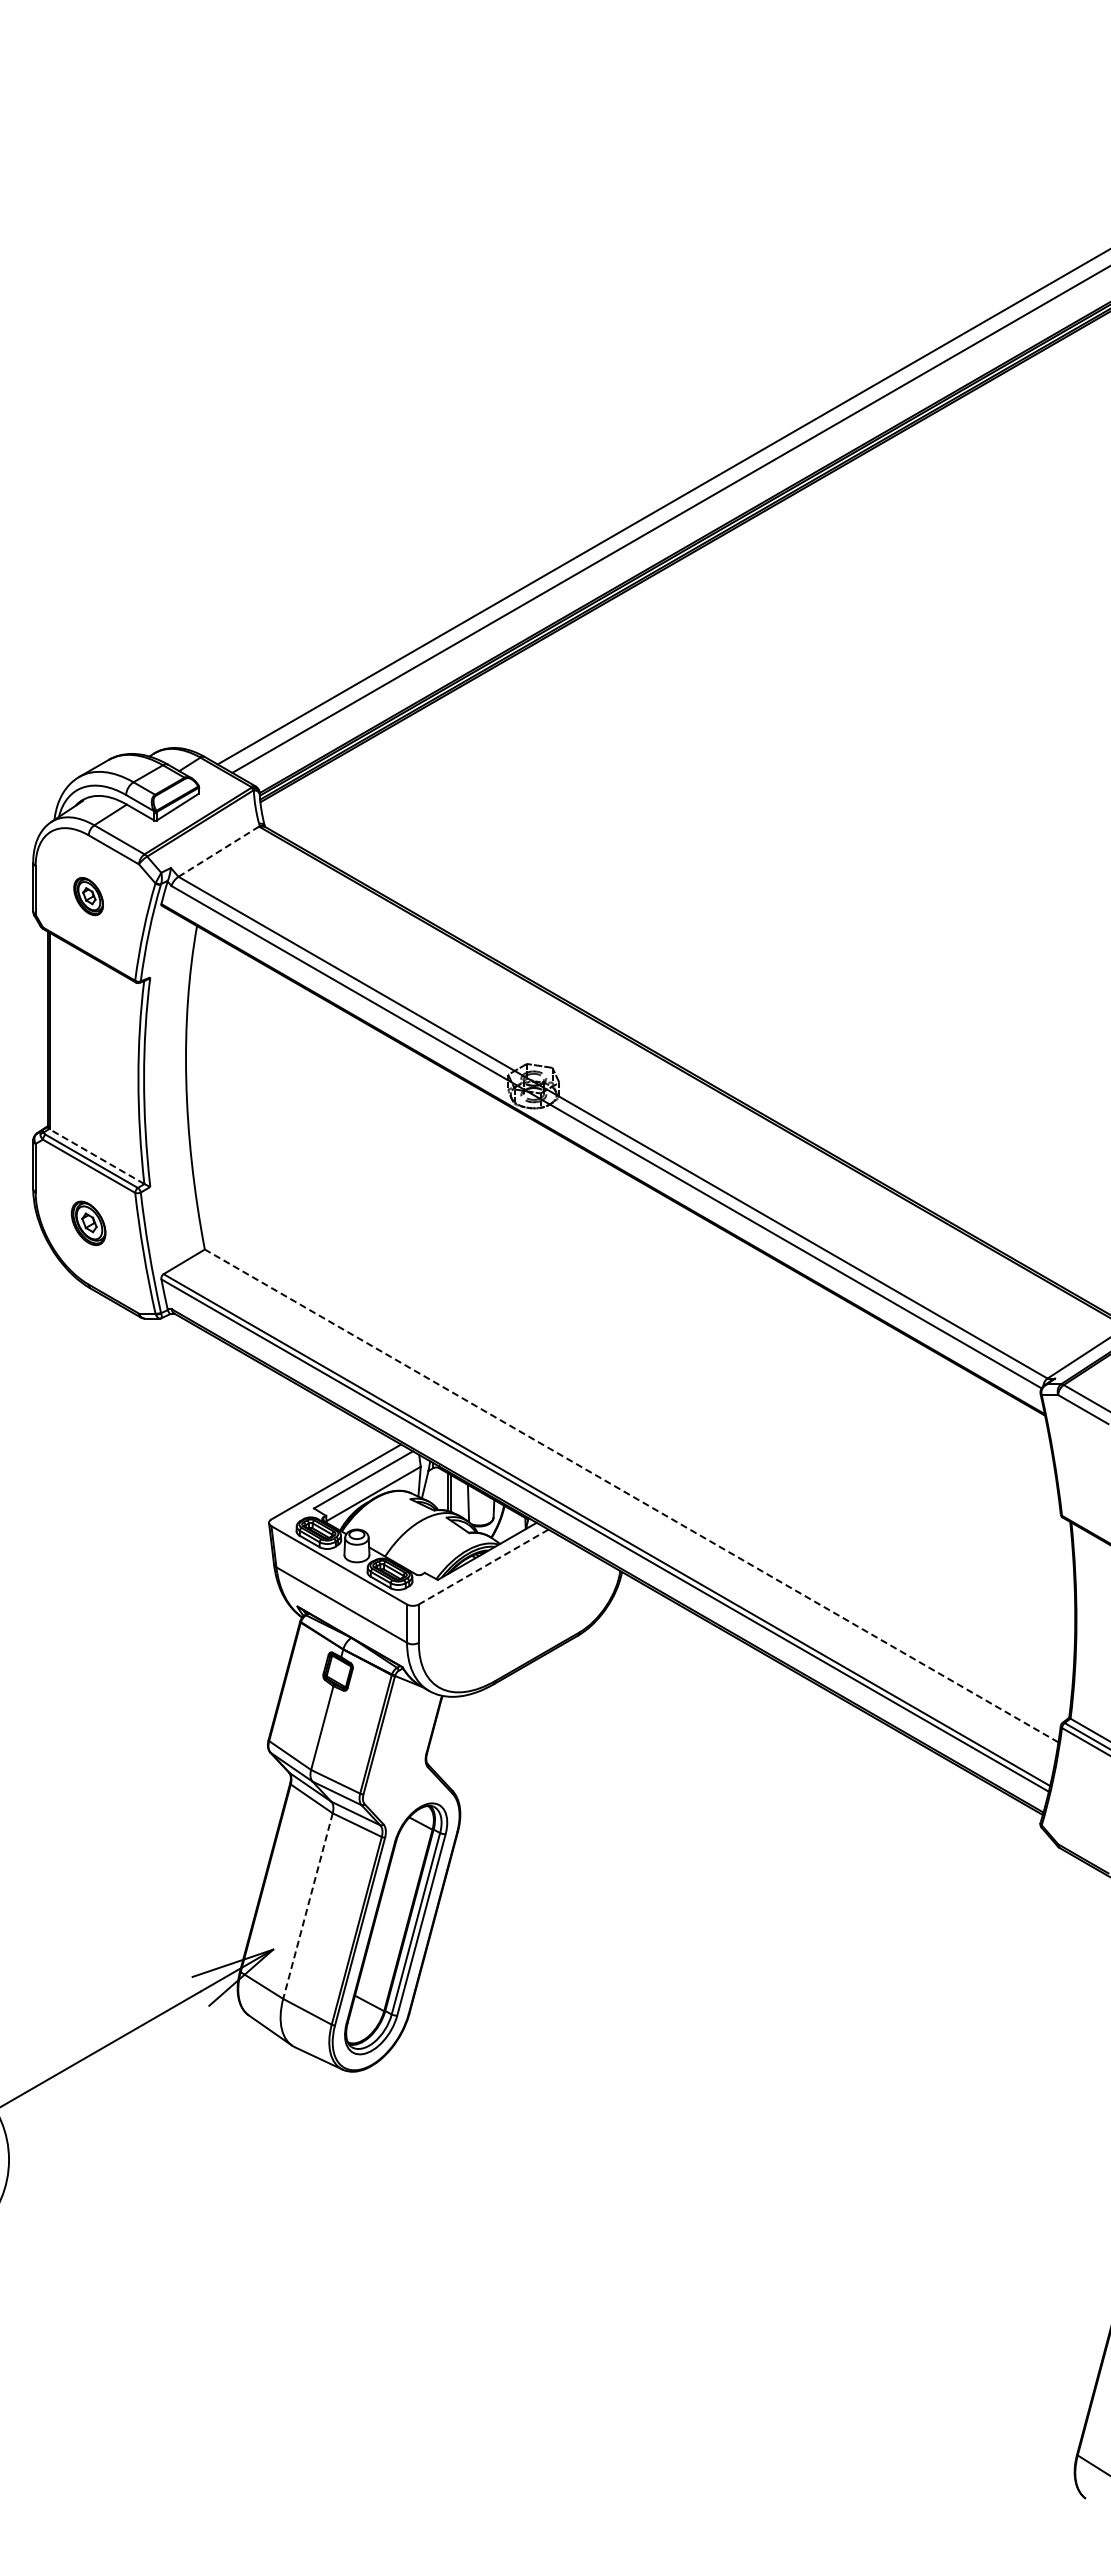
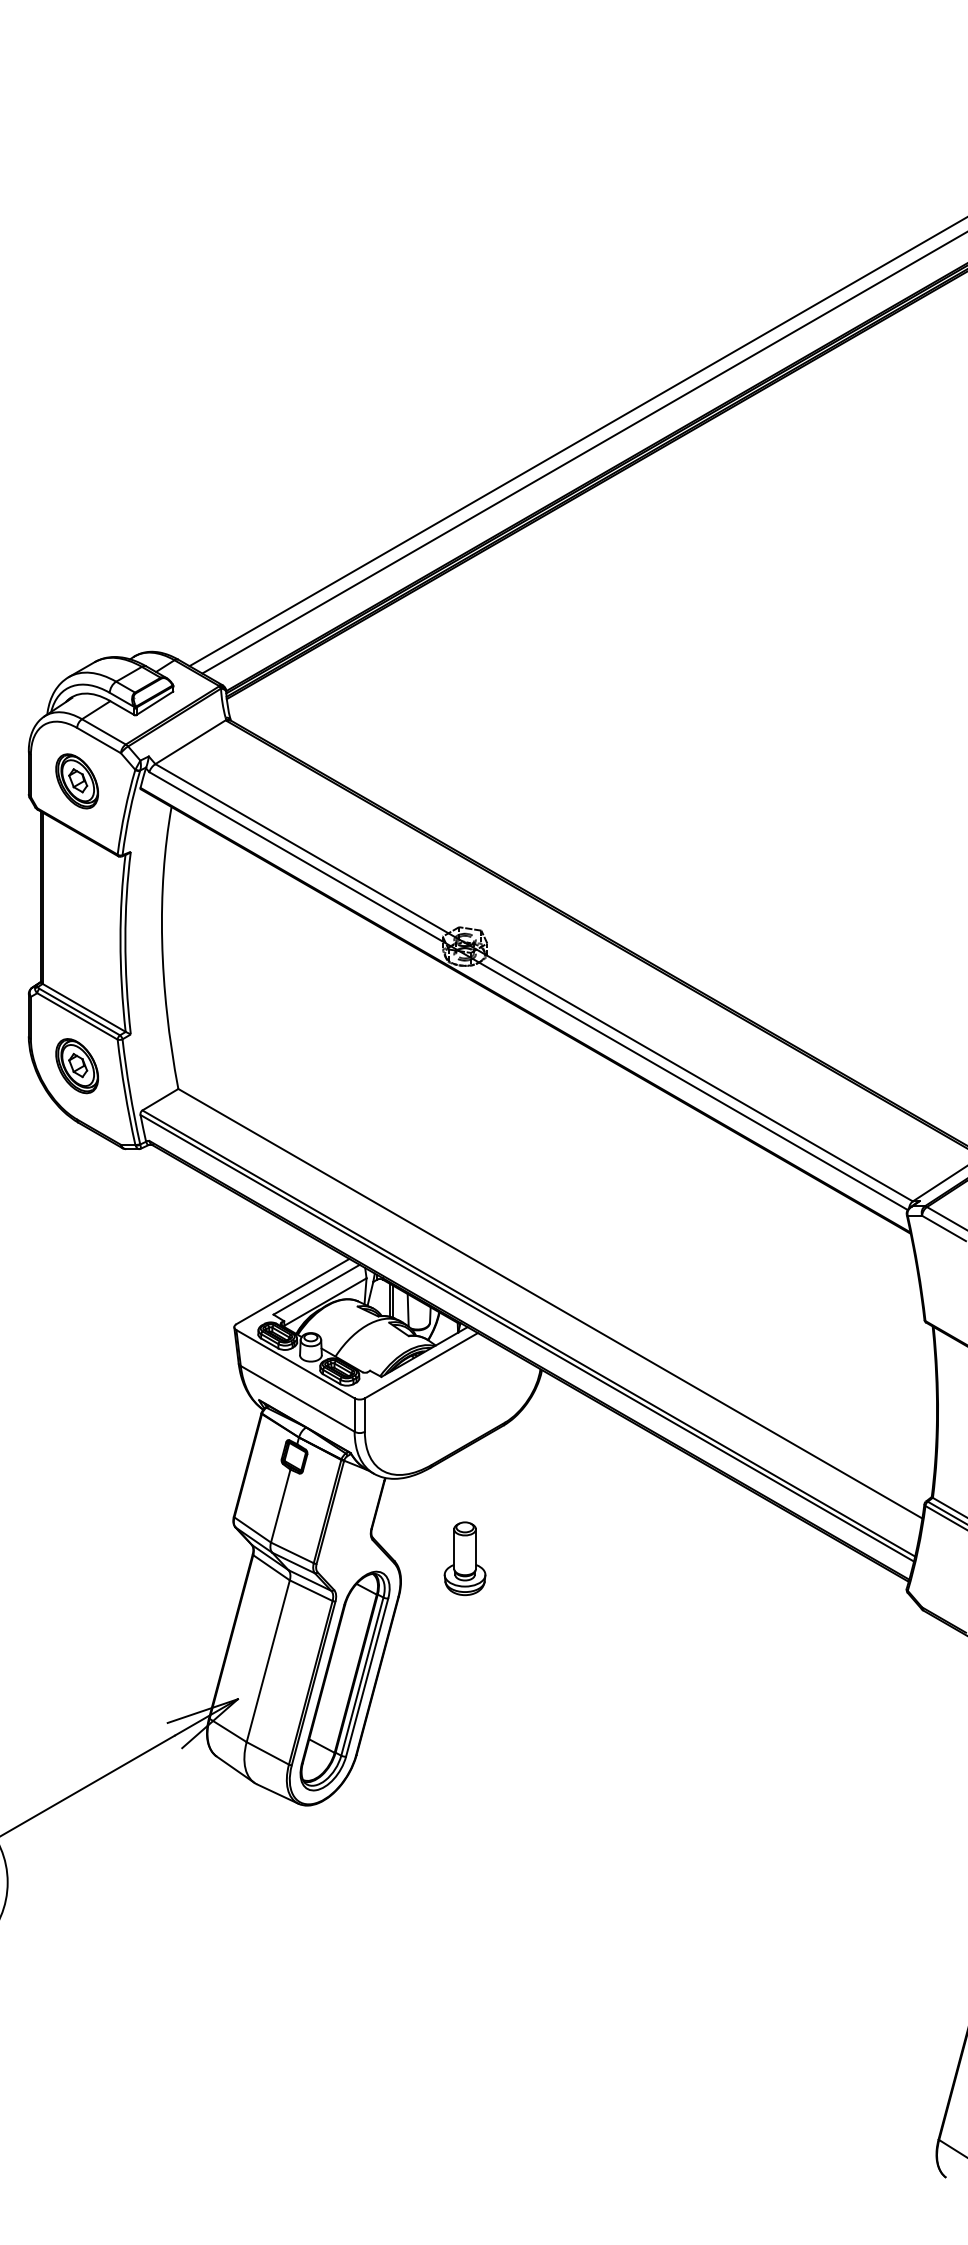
line: (218, 851) -> (190, 742), dashed -> solid
part: (88, 896) -> (76, 781), size x1.67
line: (97, 1156) -> (84, 1007), dashed -> solid
part: (88, 1223) -> (76, 1066), size x1.43
line: (631, 1495) -> (550, 1303), dashed -> solid
line: (483, 1567) -> (421, 1366), dashed -> solid
part: (533, 1788) -> (464, 1558), added
line: (307, 1906) -> (267, 1661), dashed -> solid

